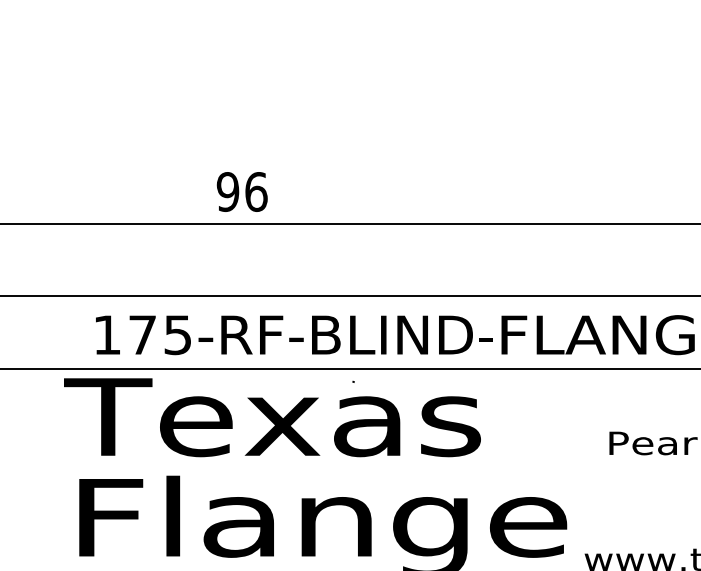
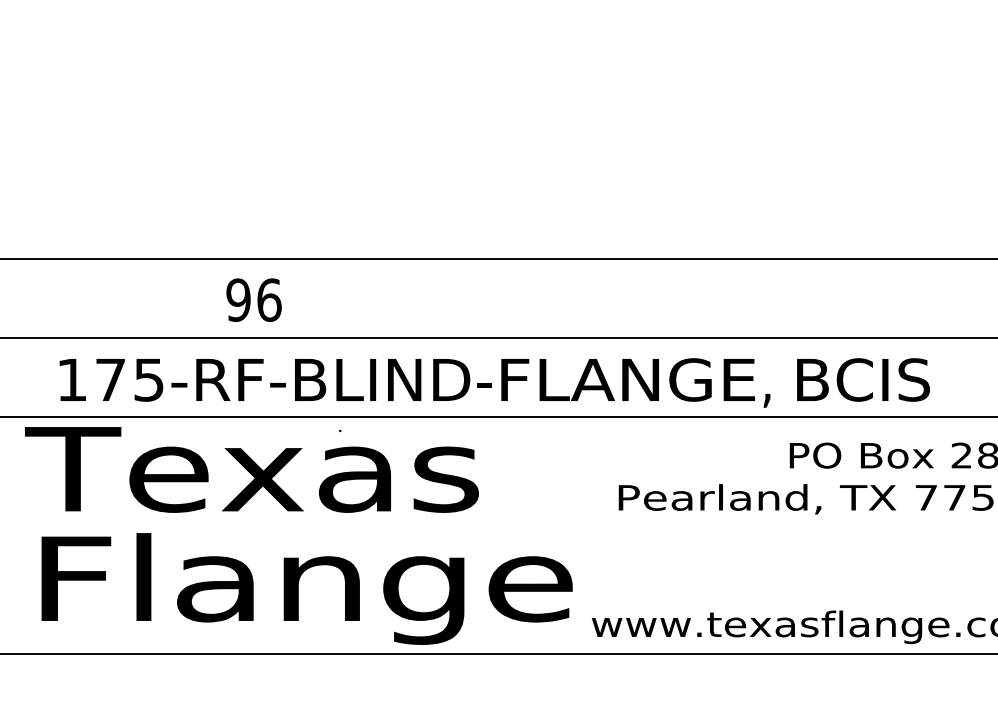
text: (241, 191) -> (253, 299), moved

